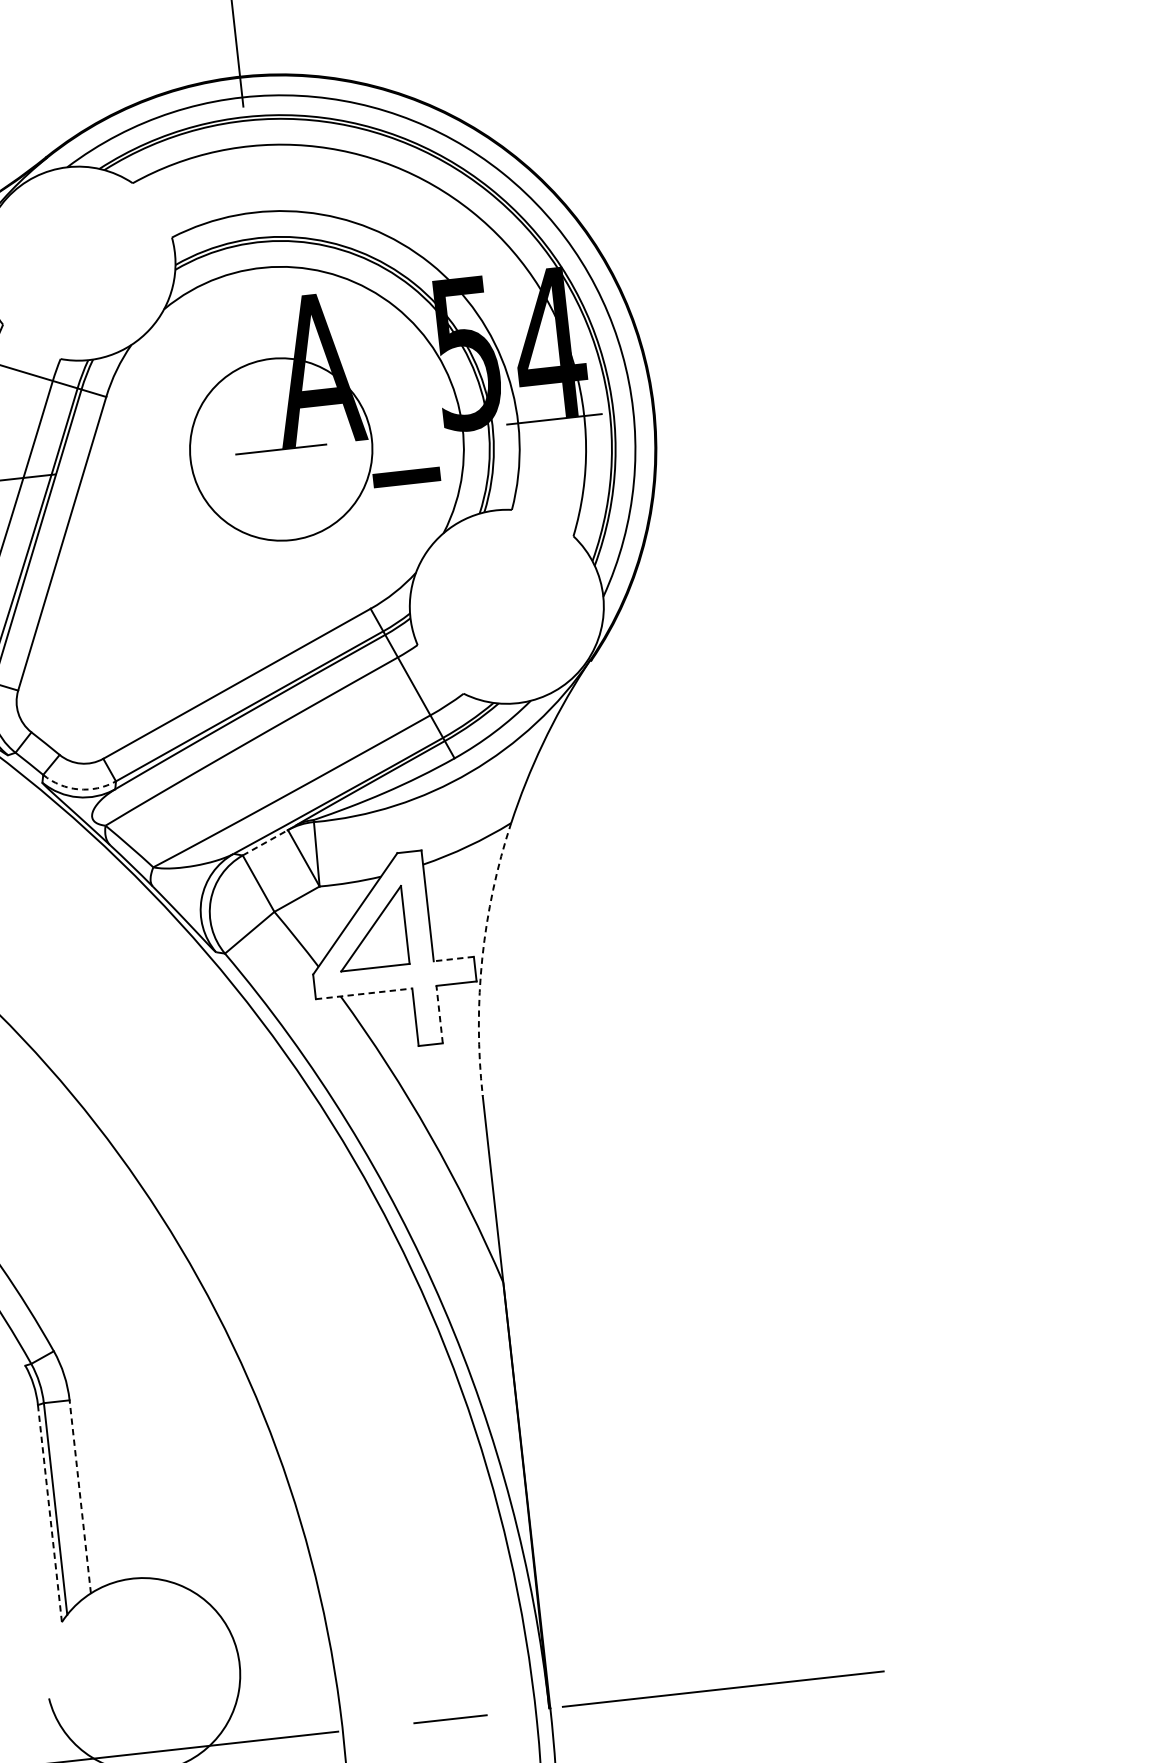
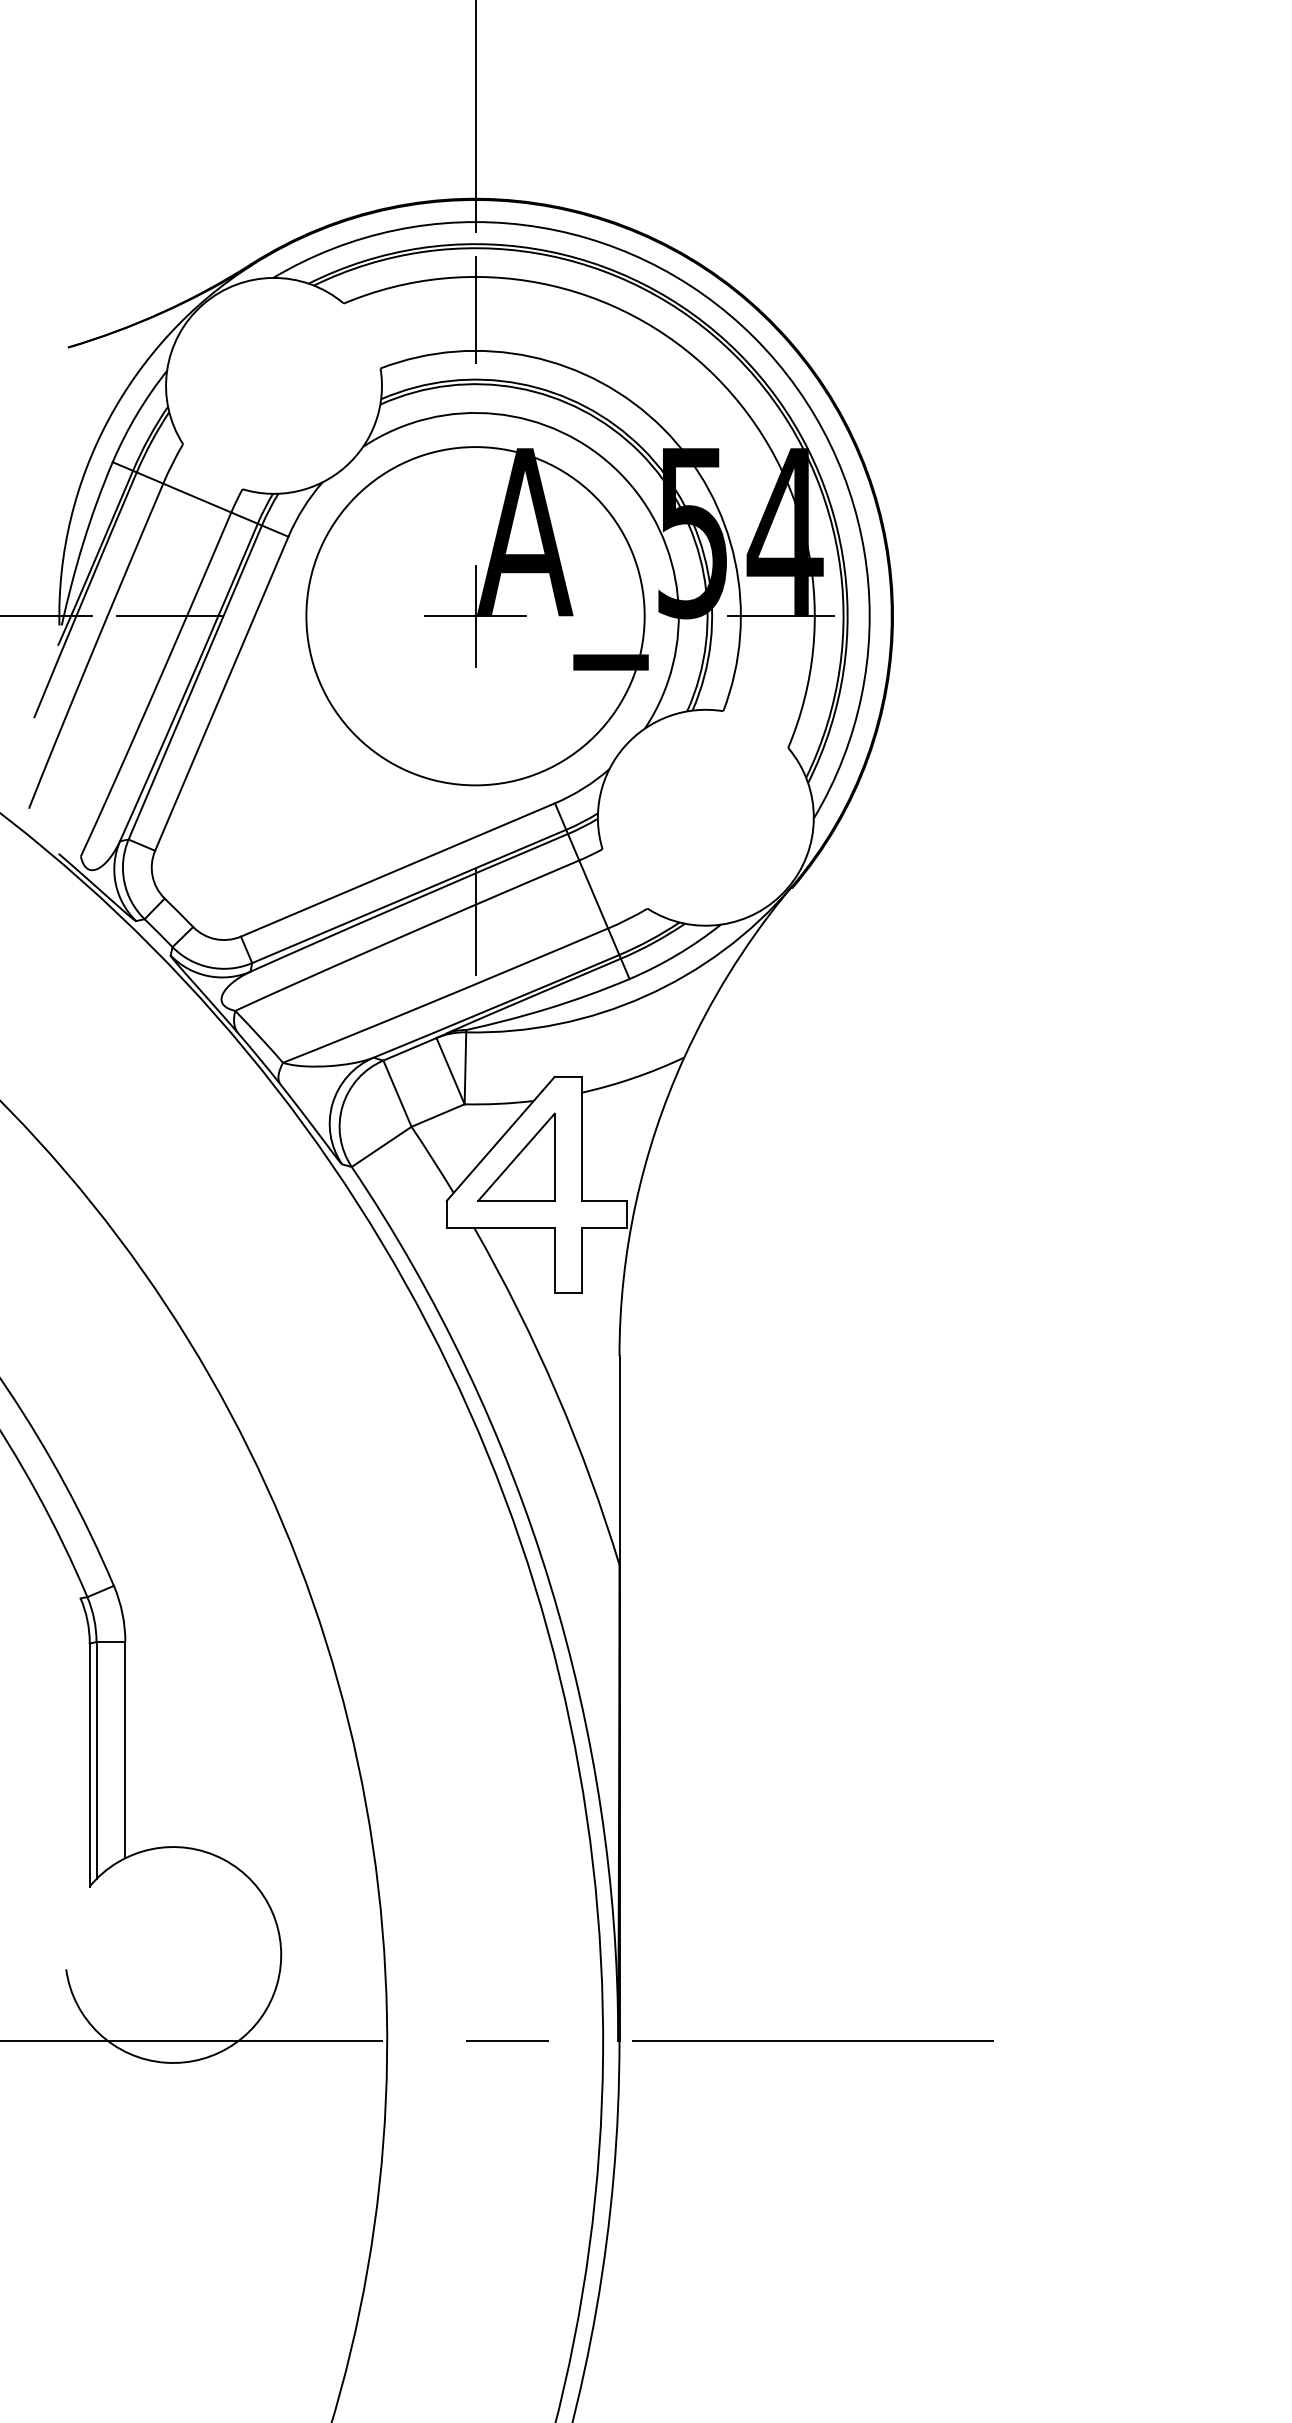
line: (251, 176) -> (475, 310), added
line: (281, 448) -> (475, 615), added
circle: (281, 449) -> (475, 616), size x1.67
line: (311, 723) -> (475, 922), added
arc: (78, 789) -> (209, 967), dashed -> solid
line: (264, 843) -> (409, 1049), dashed -> solid
line: (453, 958) -> (603, 1200), dashed -> solid
arc: (482, 958) -> (635, 1203), dashed -> solid
line: (363, 993) -> (500, 1228), dashed -> solid
line: (439, 1014) -> (581, 1260), dashed -> solid
line: (80, 1496) -> (125, 1749), dashed -> solid
line: (49, 1514) -> (89, 1765), dashed -> solid

